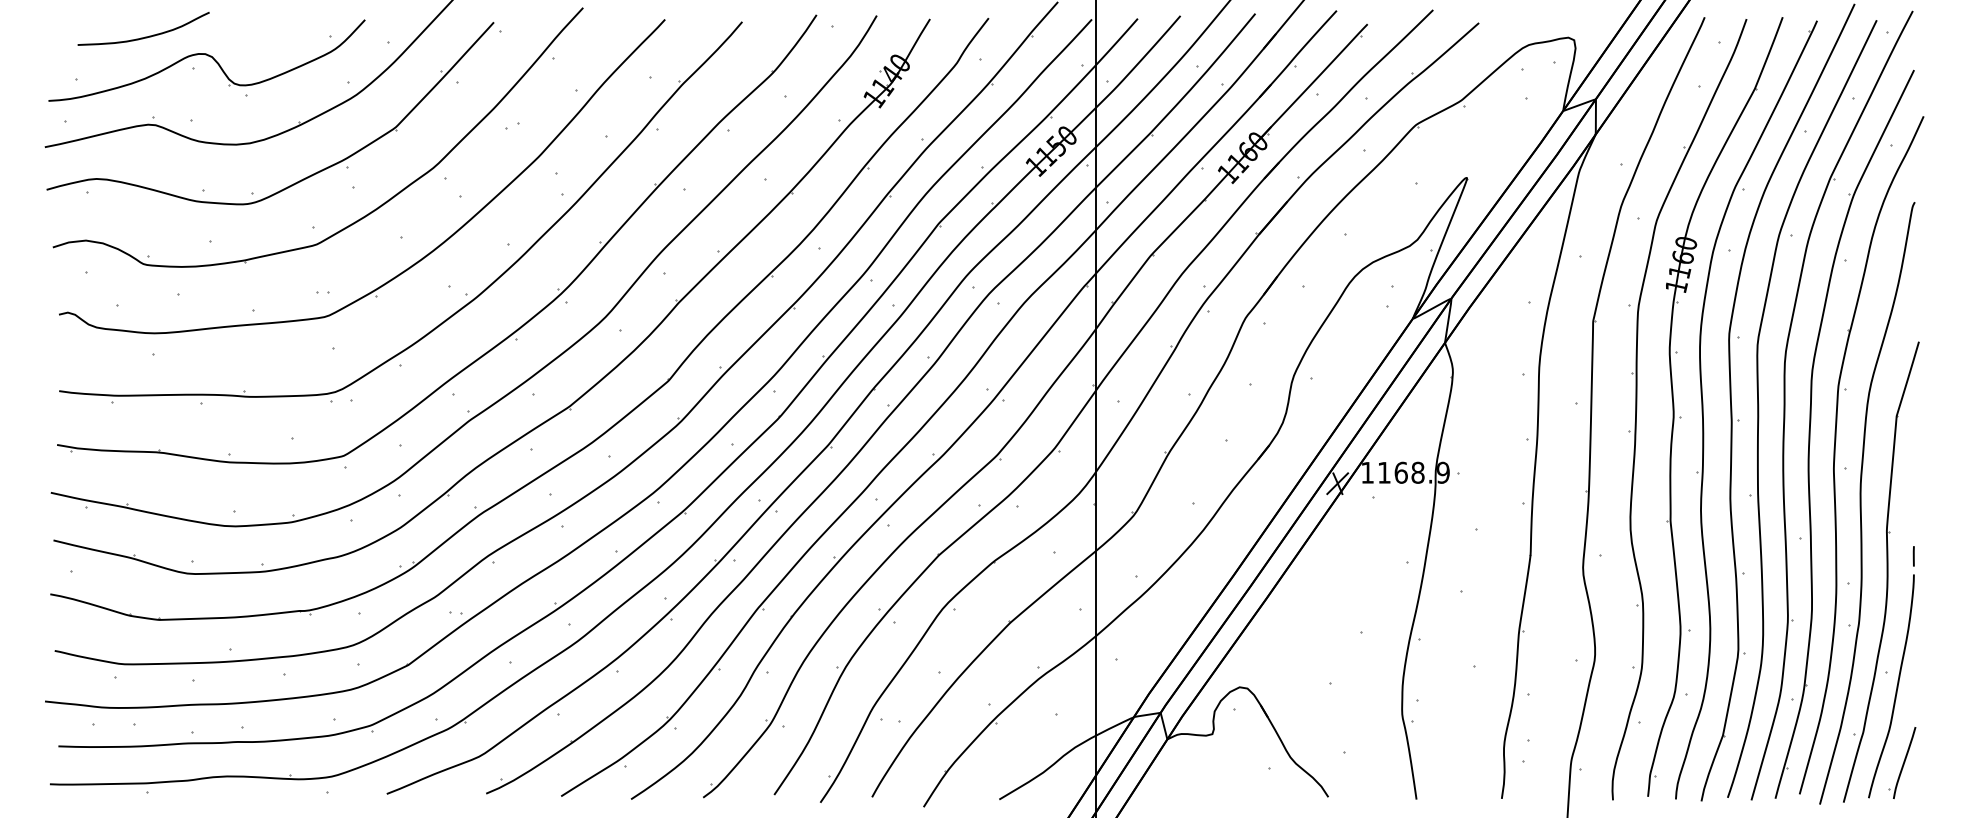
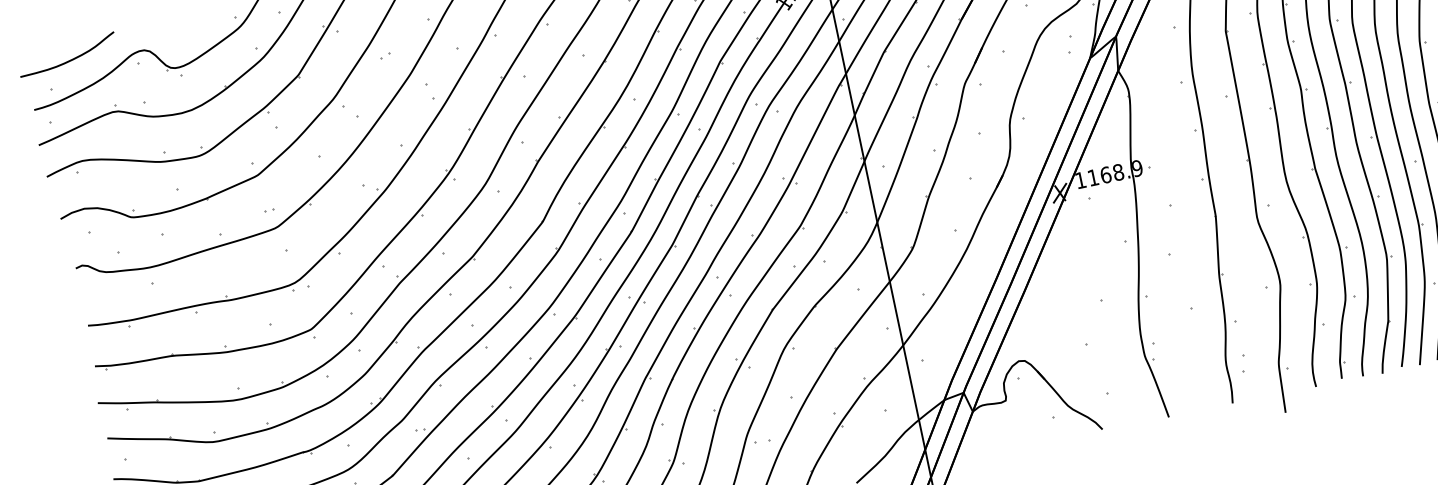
curve: (145, 36) -> (69, 60), moved

